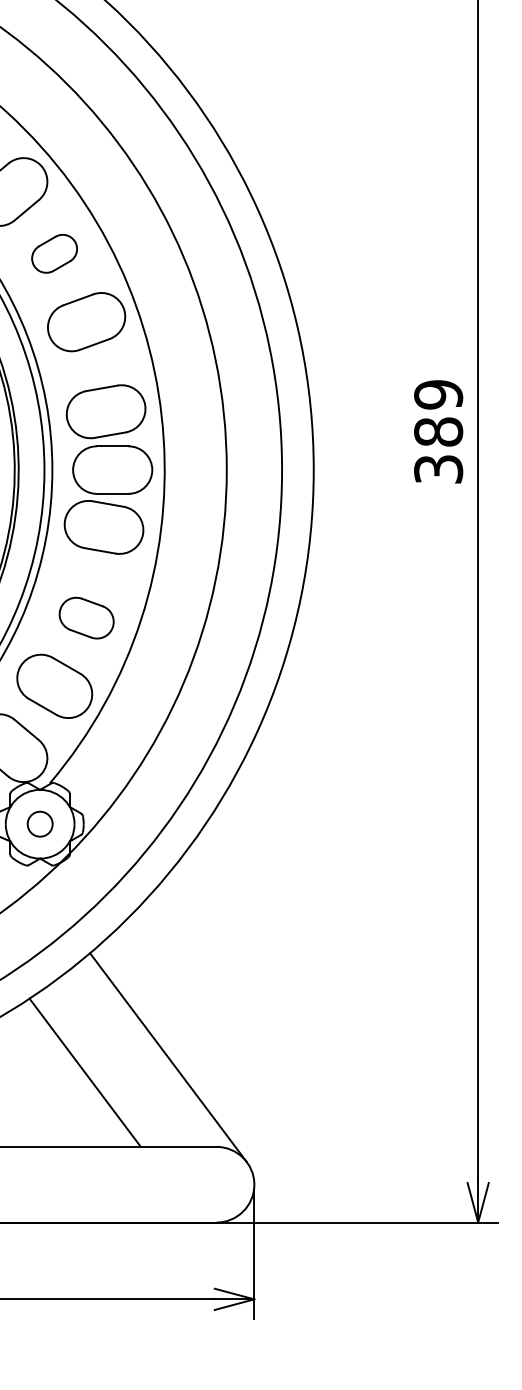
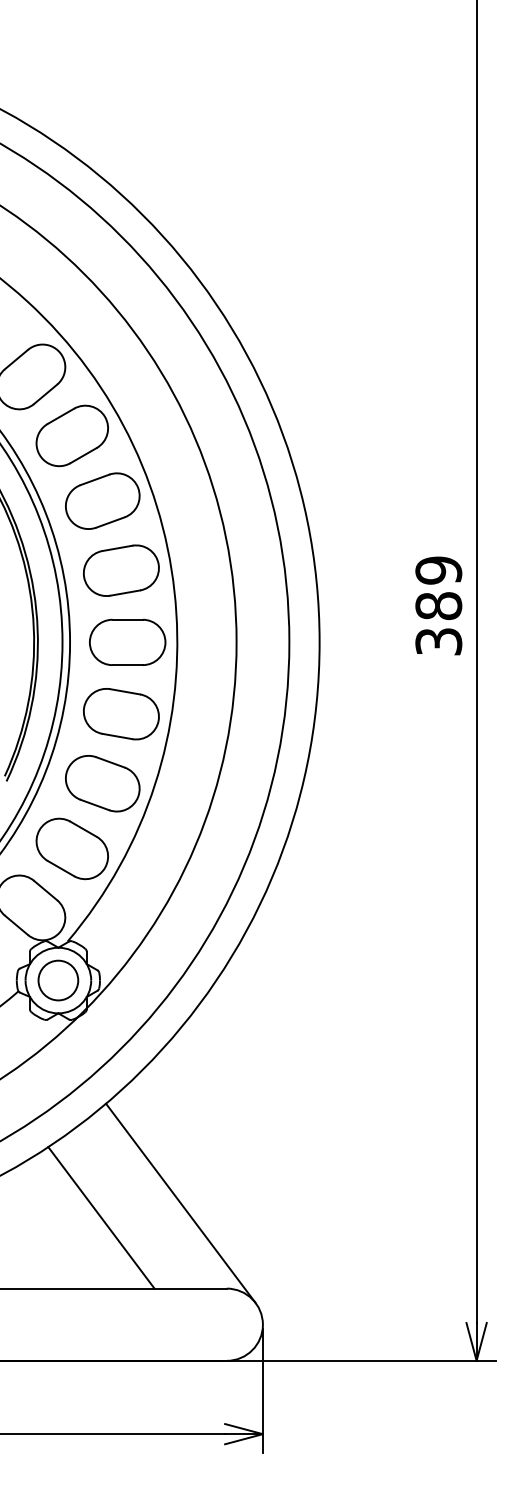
part: (53, 253) -> (71, 435), size x1.67
part: (106, 411) -> (121, 570), moved
part: (104, 527) -> (121, 714), moved
part: (86, 617) -> (102, 783), size x1.43
circle: (40, 824) -> (58, 980), size x1.67

